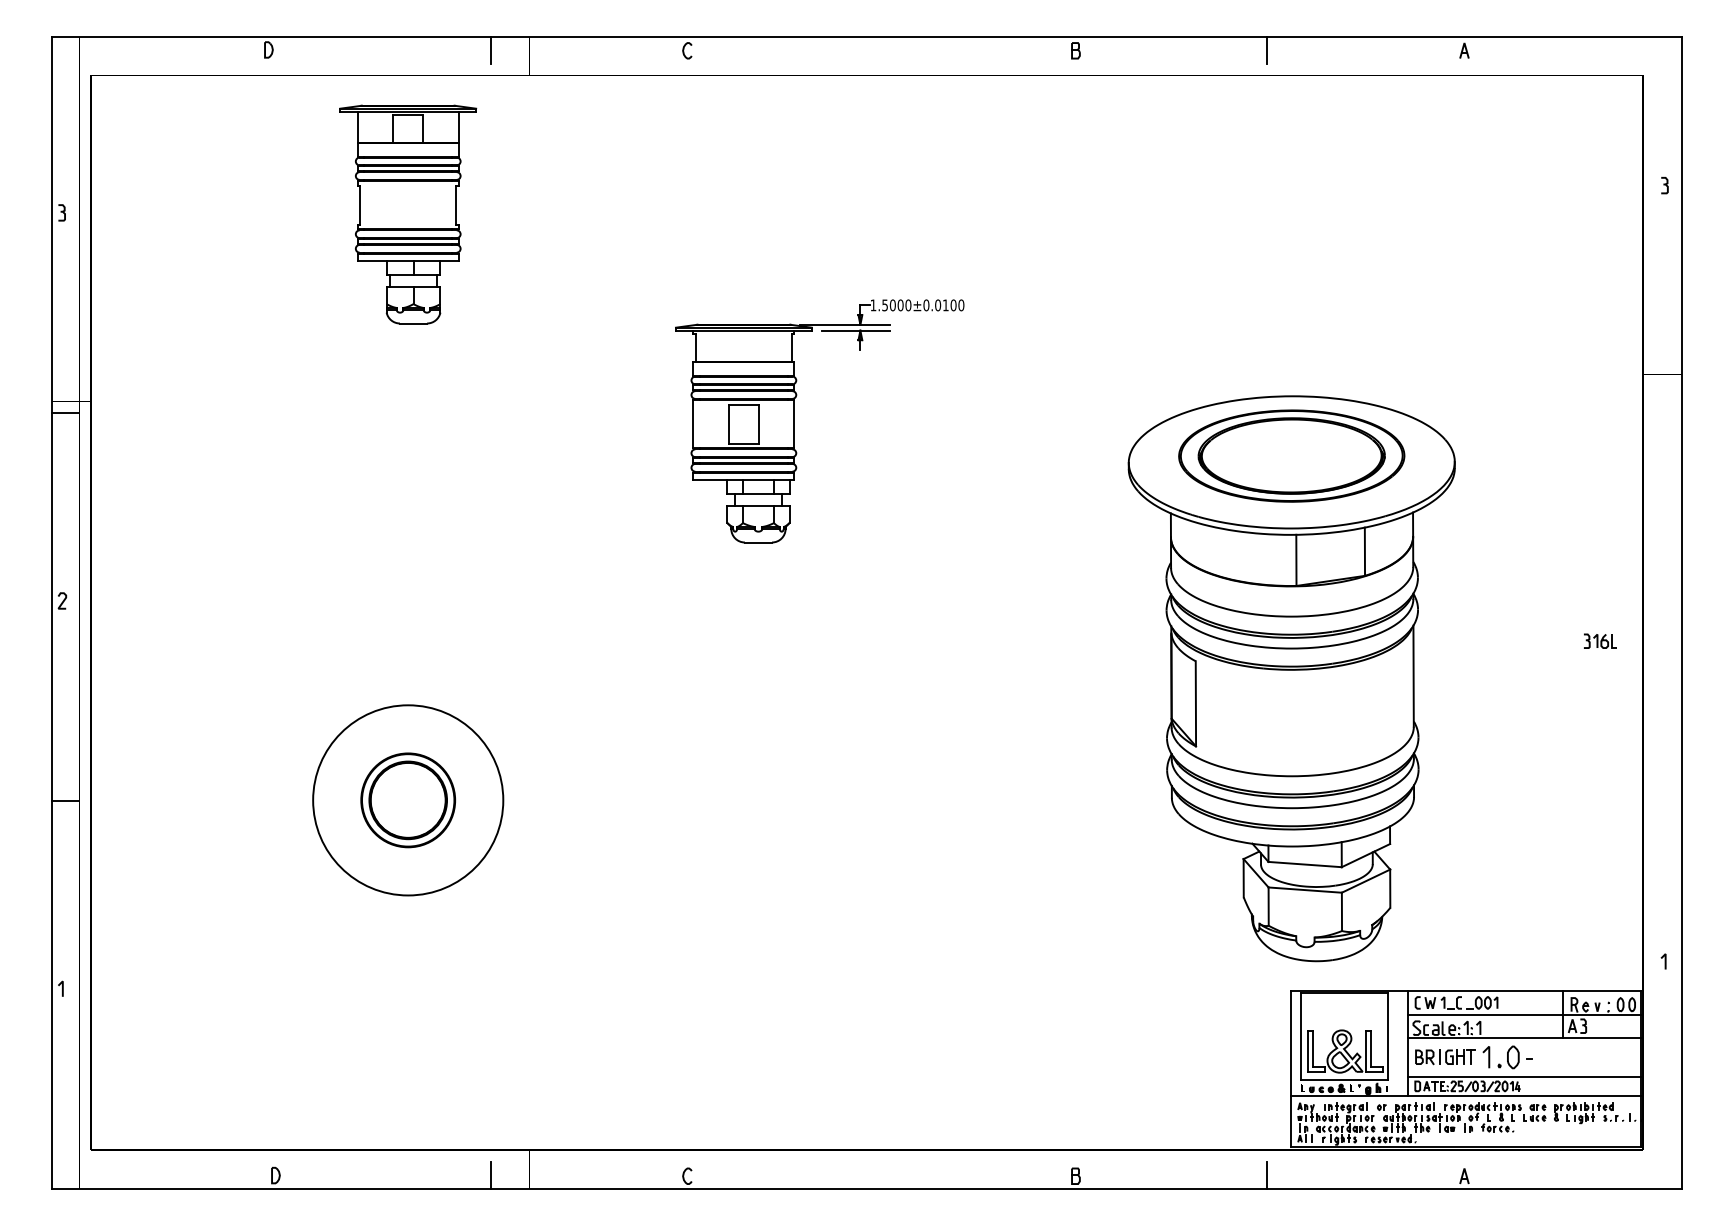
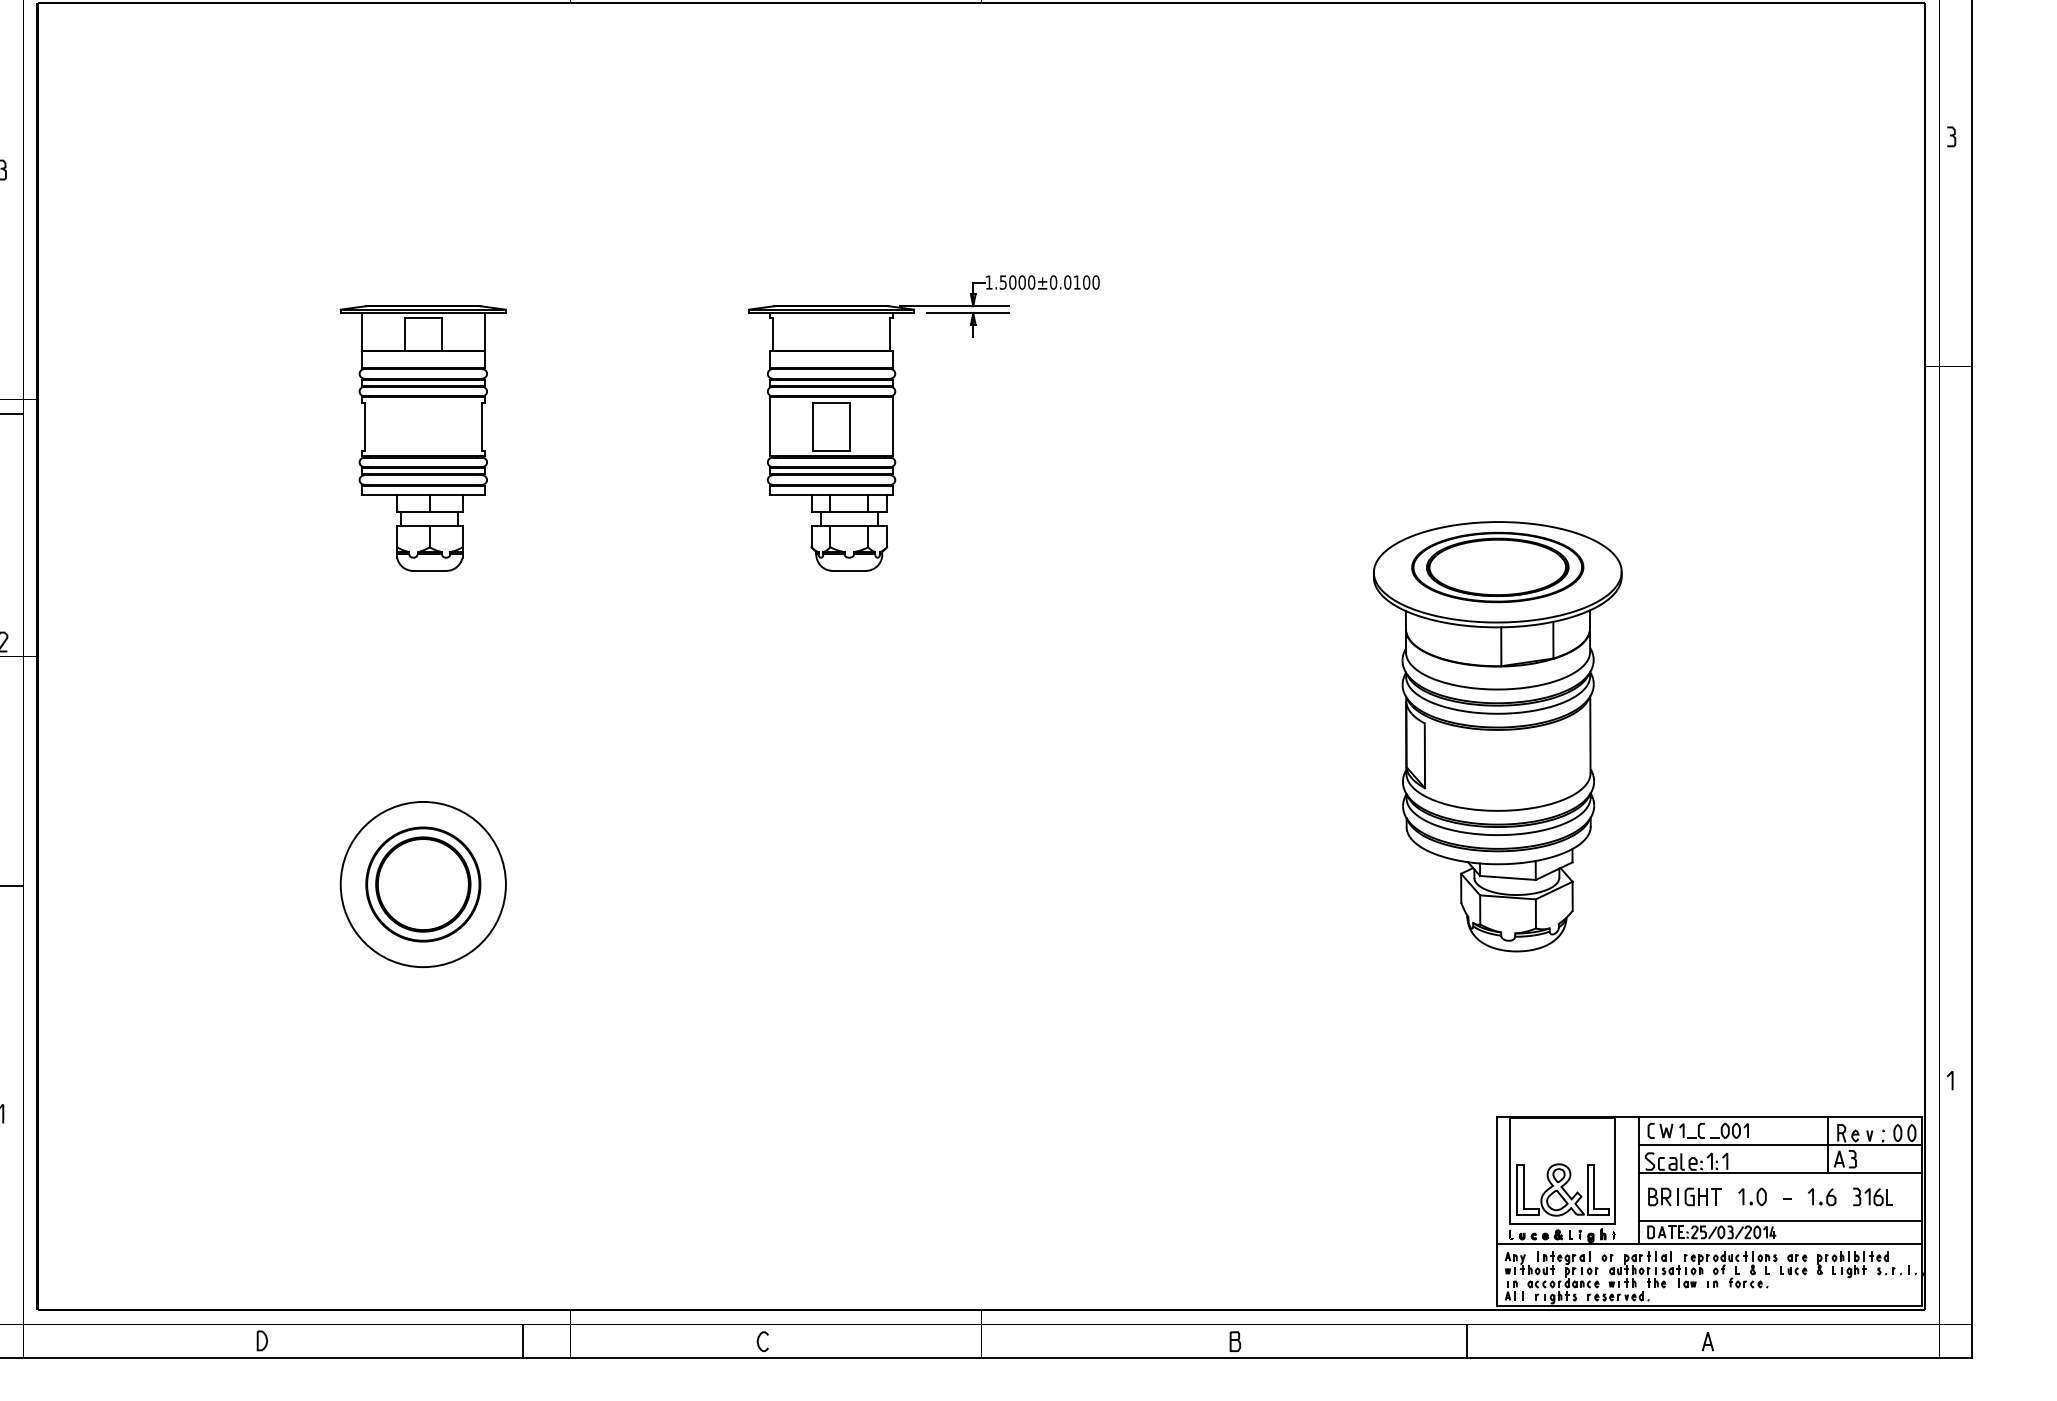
part: (408, 214) -> (423, 438), moved
part: (1600, 640) -> (1873, 1196), moved
part: (1291, 678) -> (1497, 736), size x0.62
circle: (408, 800) -> (423, 884), size x0.71
part: (1500, 1056) -> (1751, 1196), size x0.62
part: (1558, 1057) -> (1822, 1197), added

